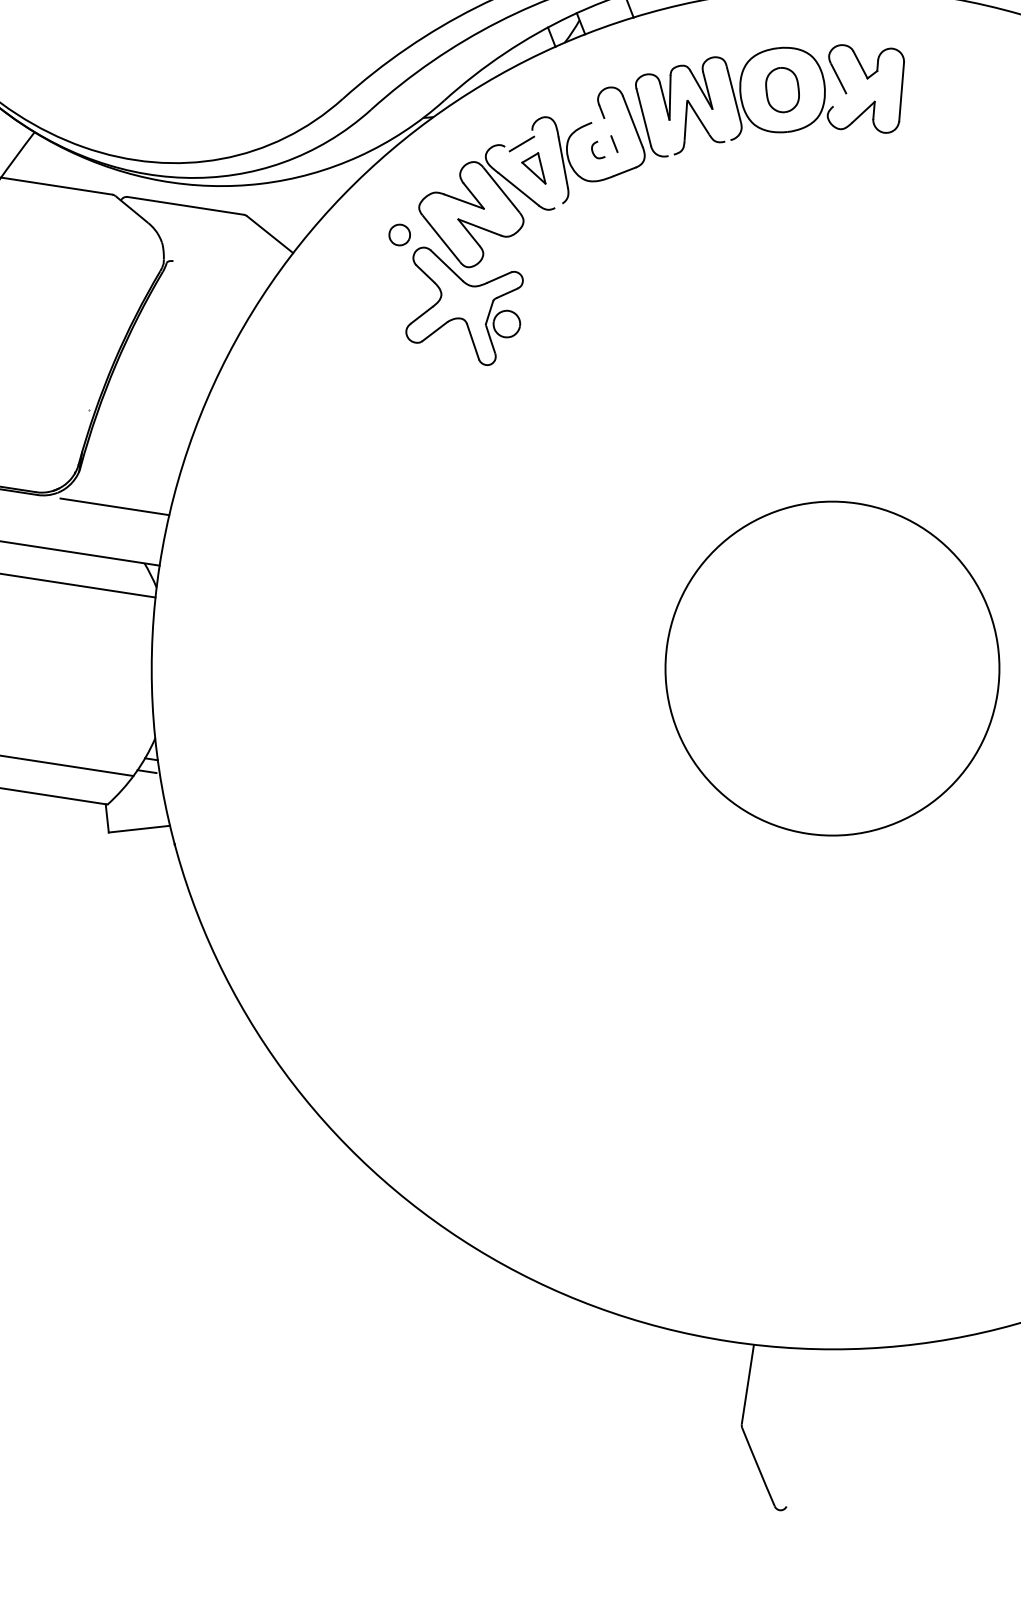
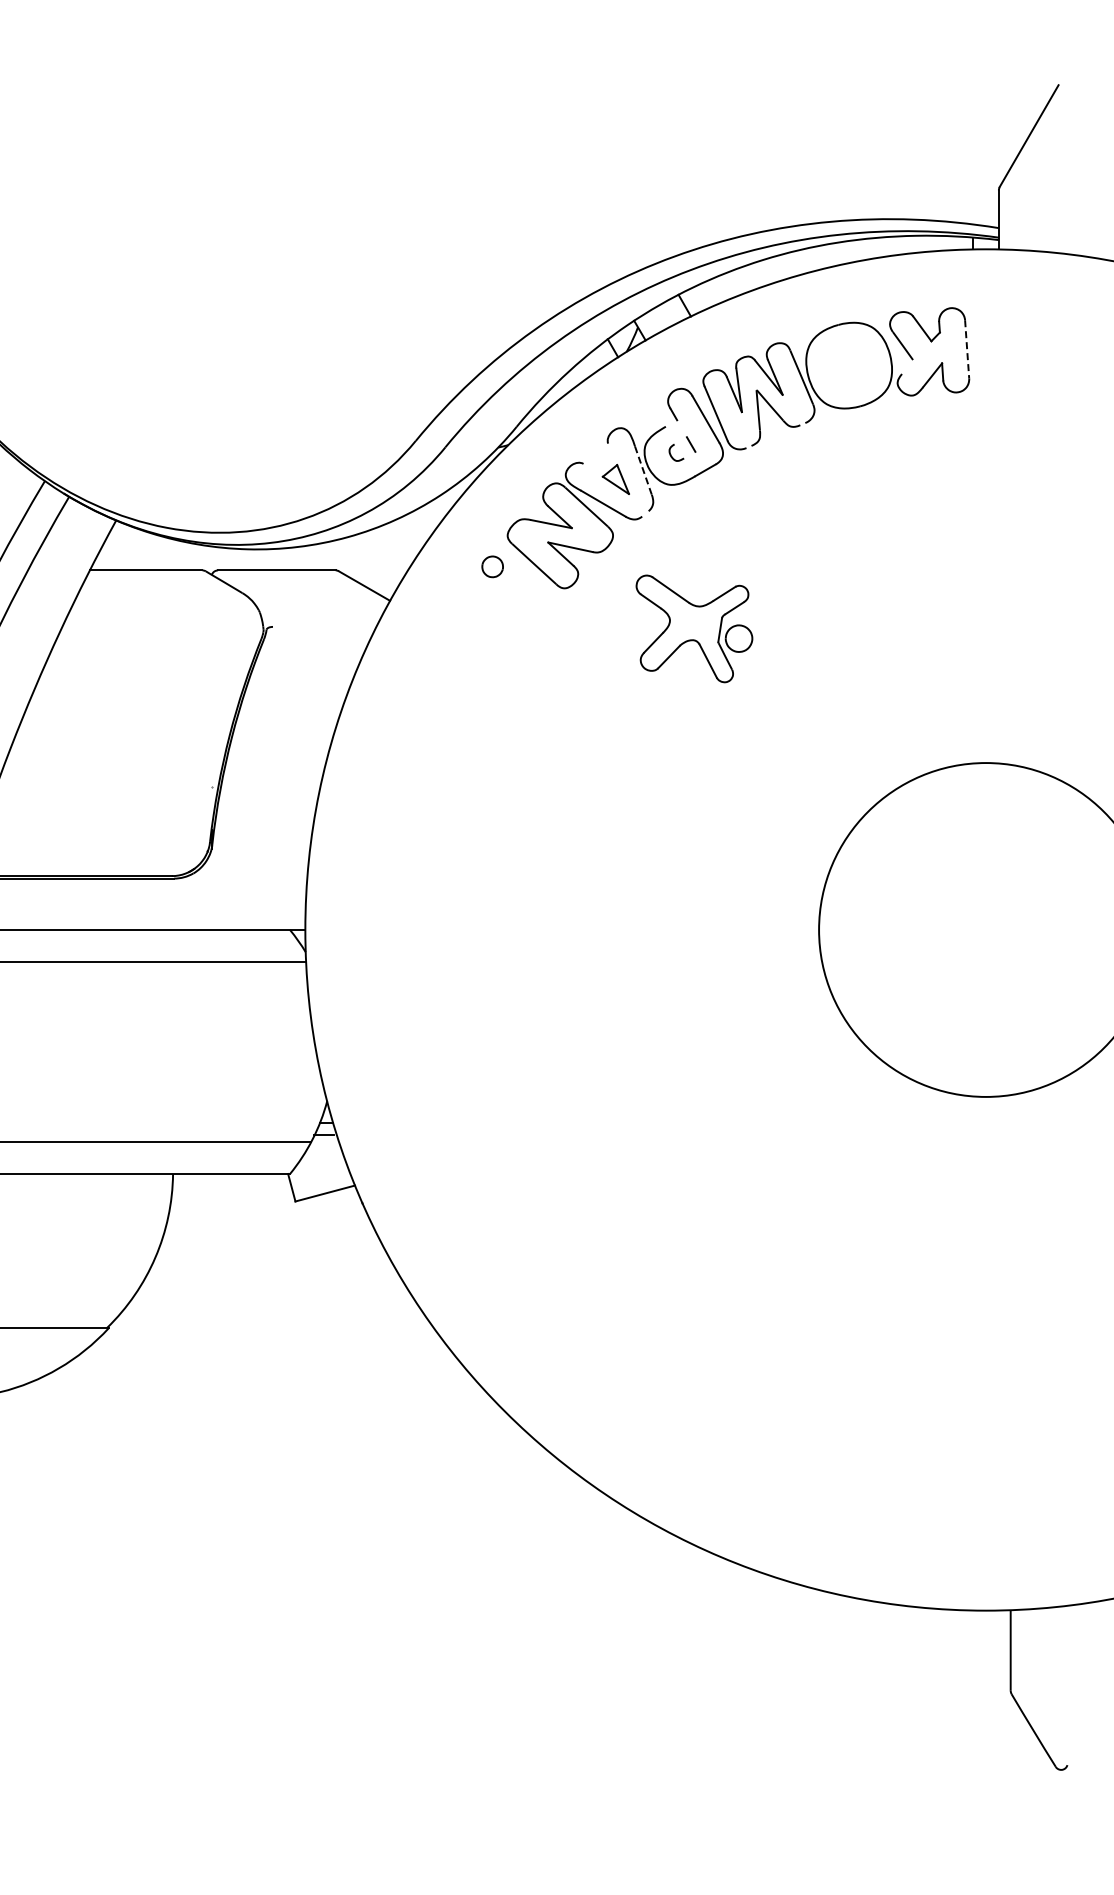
part: (781, 89) -> (848, 365), removed
line: (901, 91) -> (967, 349), solid -> dashed
line: (521, 144) -> (599, 458), removed
line: (563, 162) -> (643, 470), solid -> dashed
part: (464, 307) -> (694, 628), moved
line: (115, 506) -> (252, 878), removed

